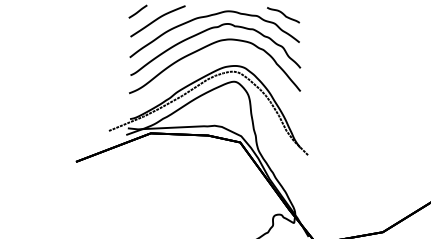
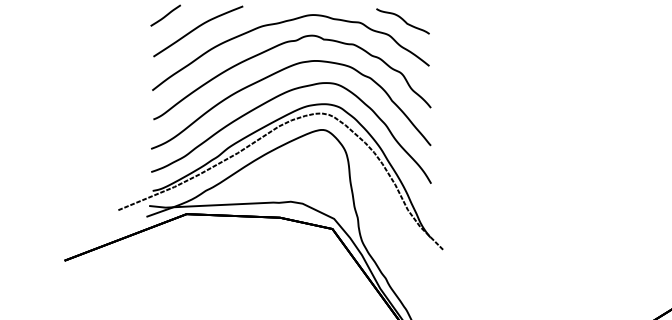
curve: (204, 63) -> (274, 100), added

